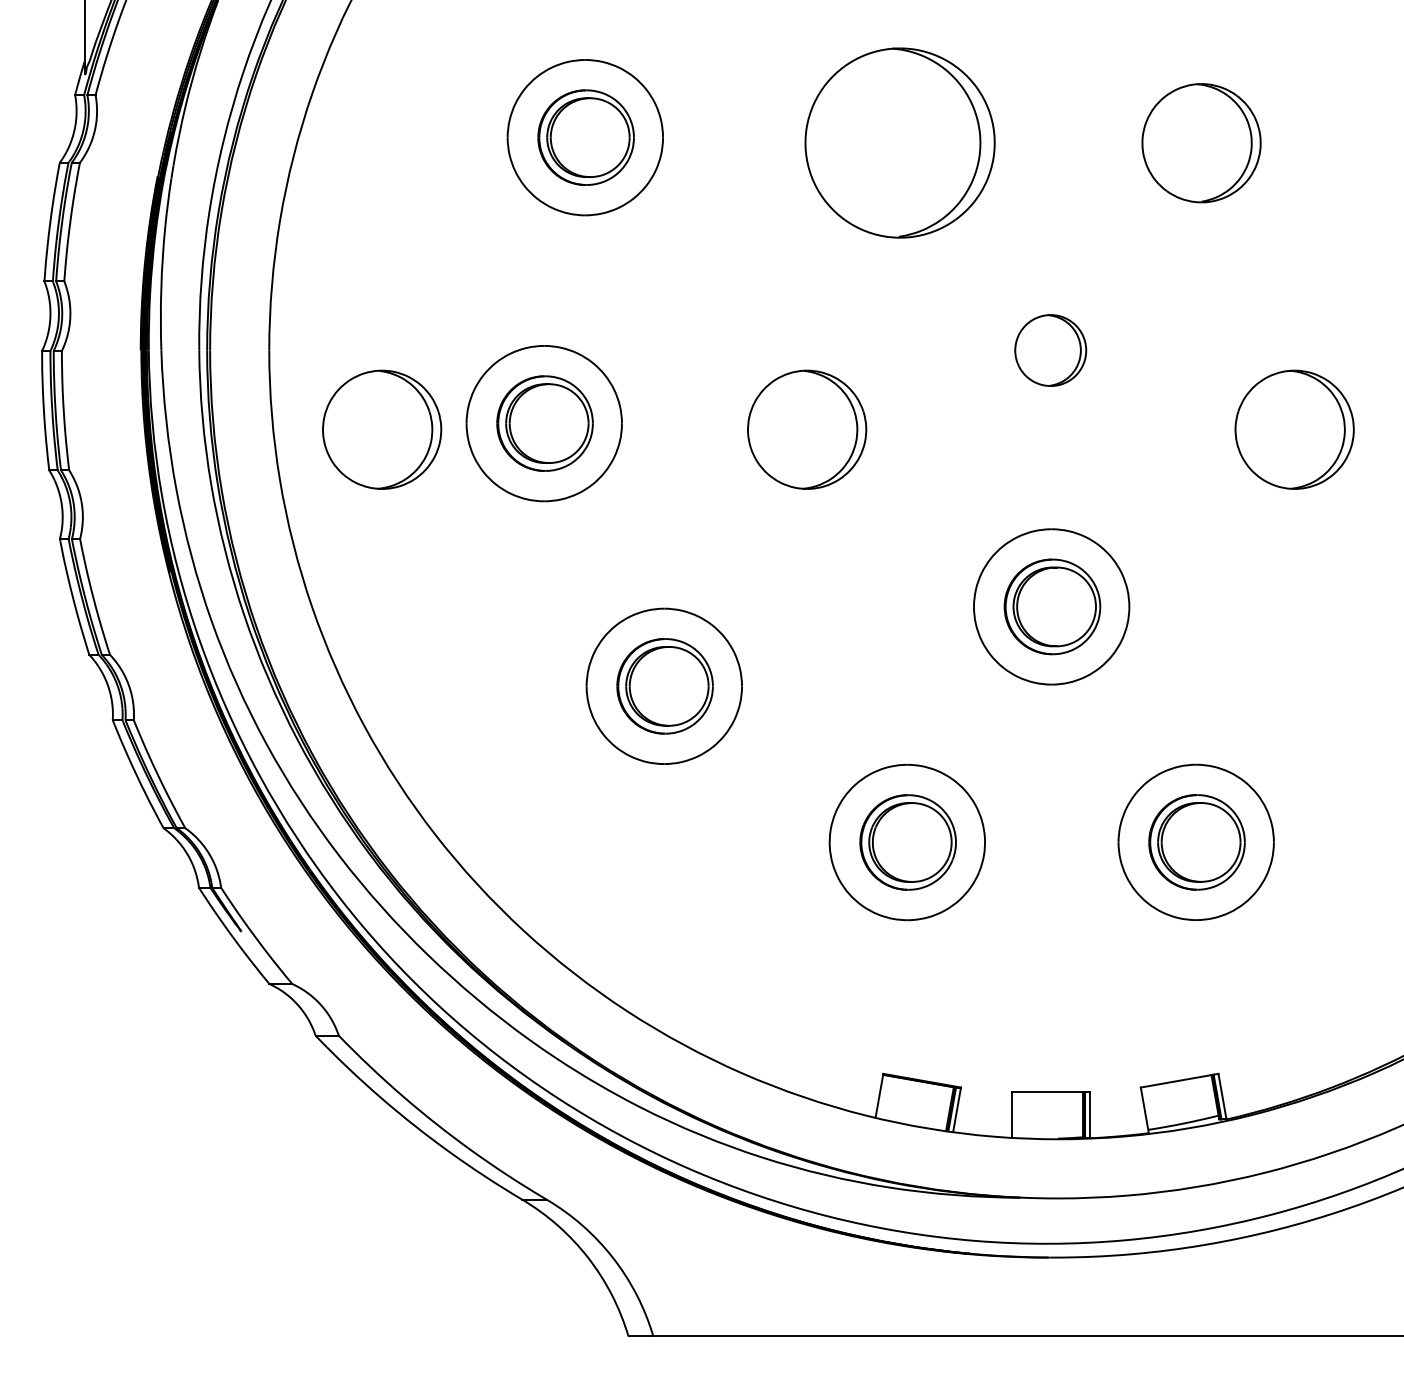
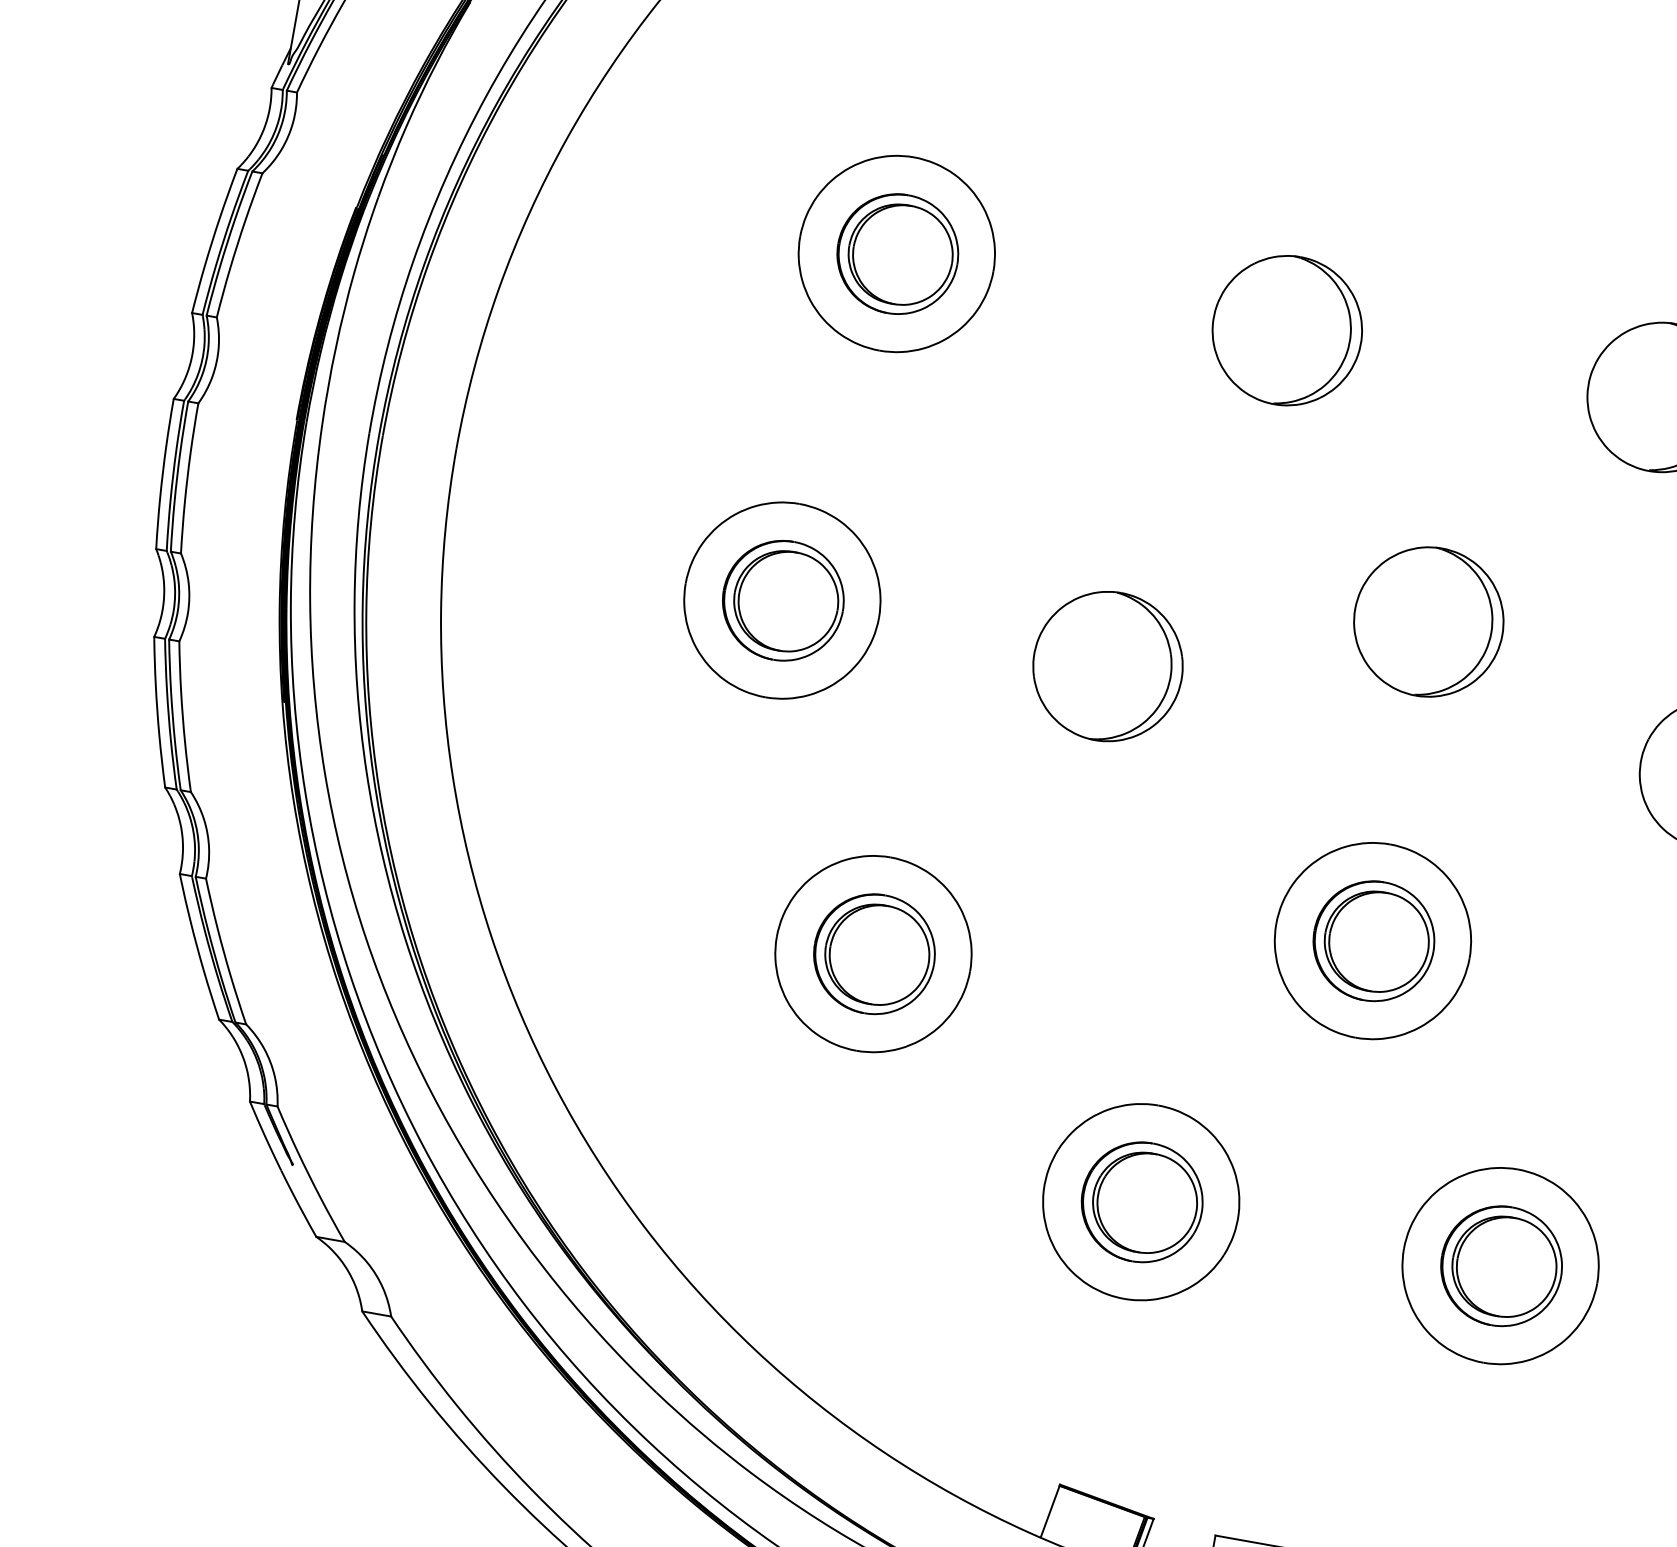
part: (900, 143) -> (1287, 331), size x0.62
part: (1050, 350) -> (1428, 621), size x1.67
part: (382, 429) -> (579, 572), removed

